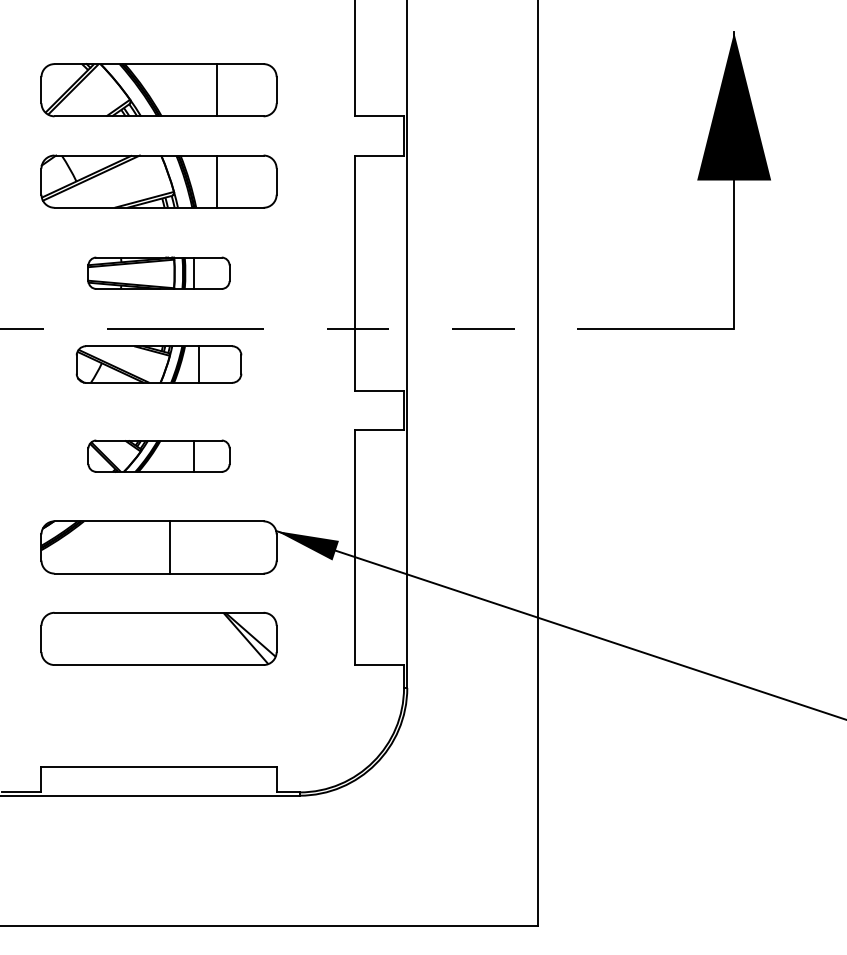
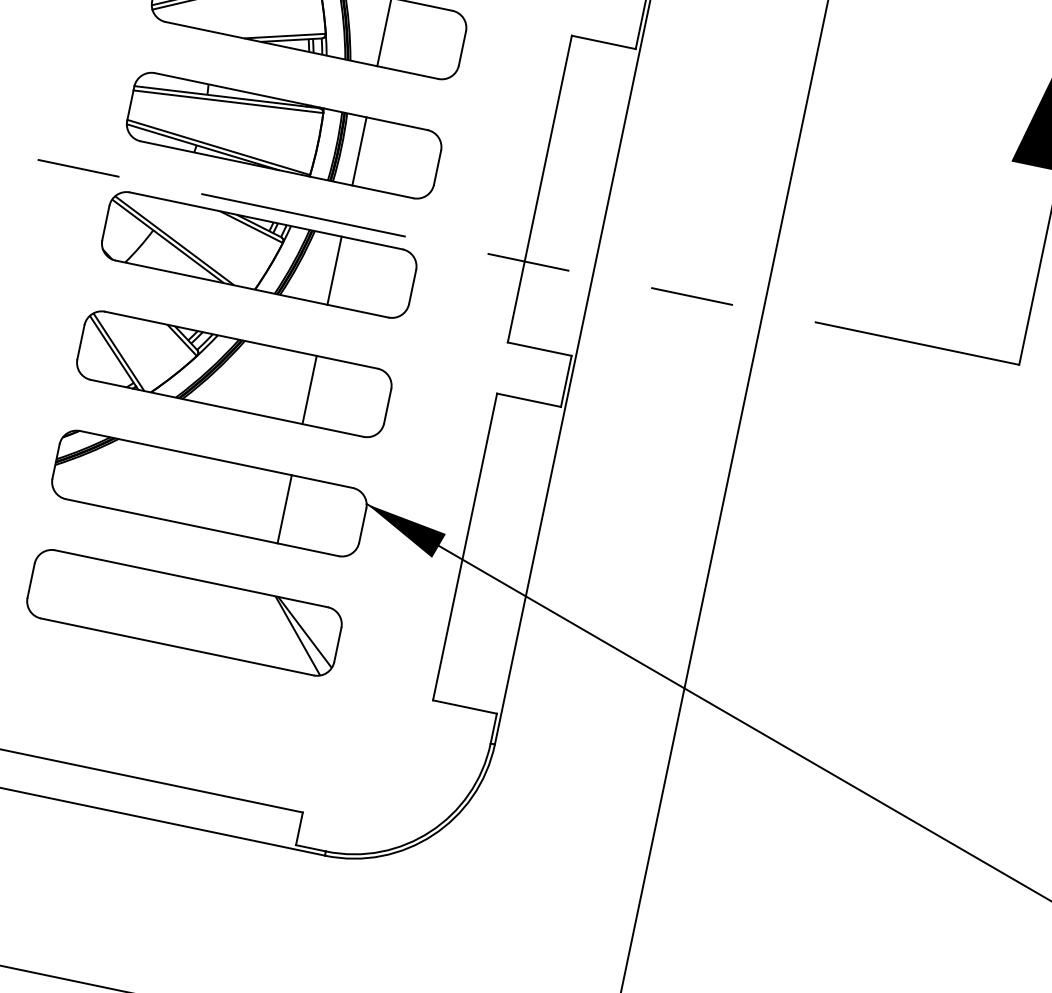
part: (158, 273) -> (283, 136), size x1.67
part: (158, 364) -> (258, 254), size x1.43
part: (158, 456) -> (233, 374), size x1.67
line: (169, 547) -> (284, 509), moved

